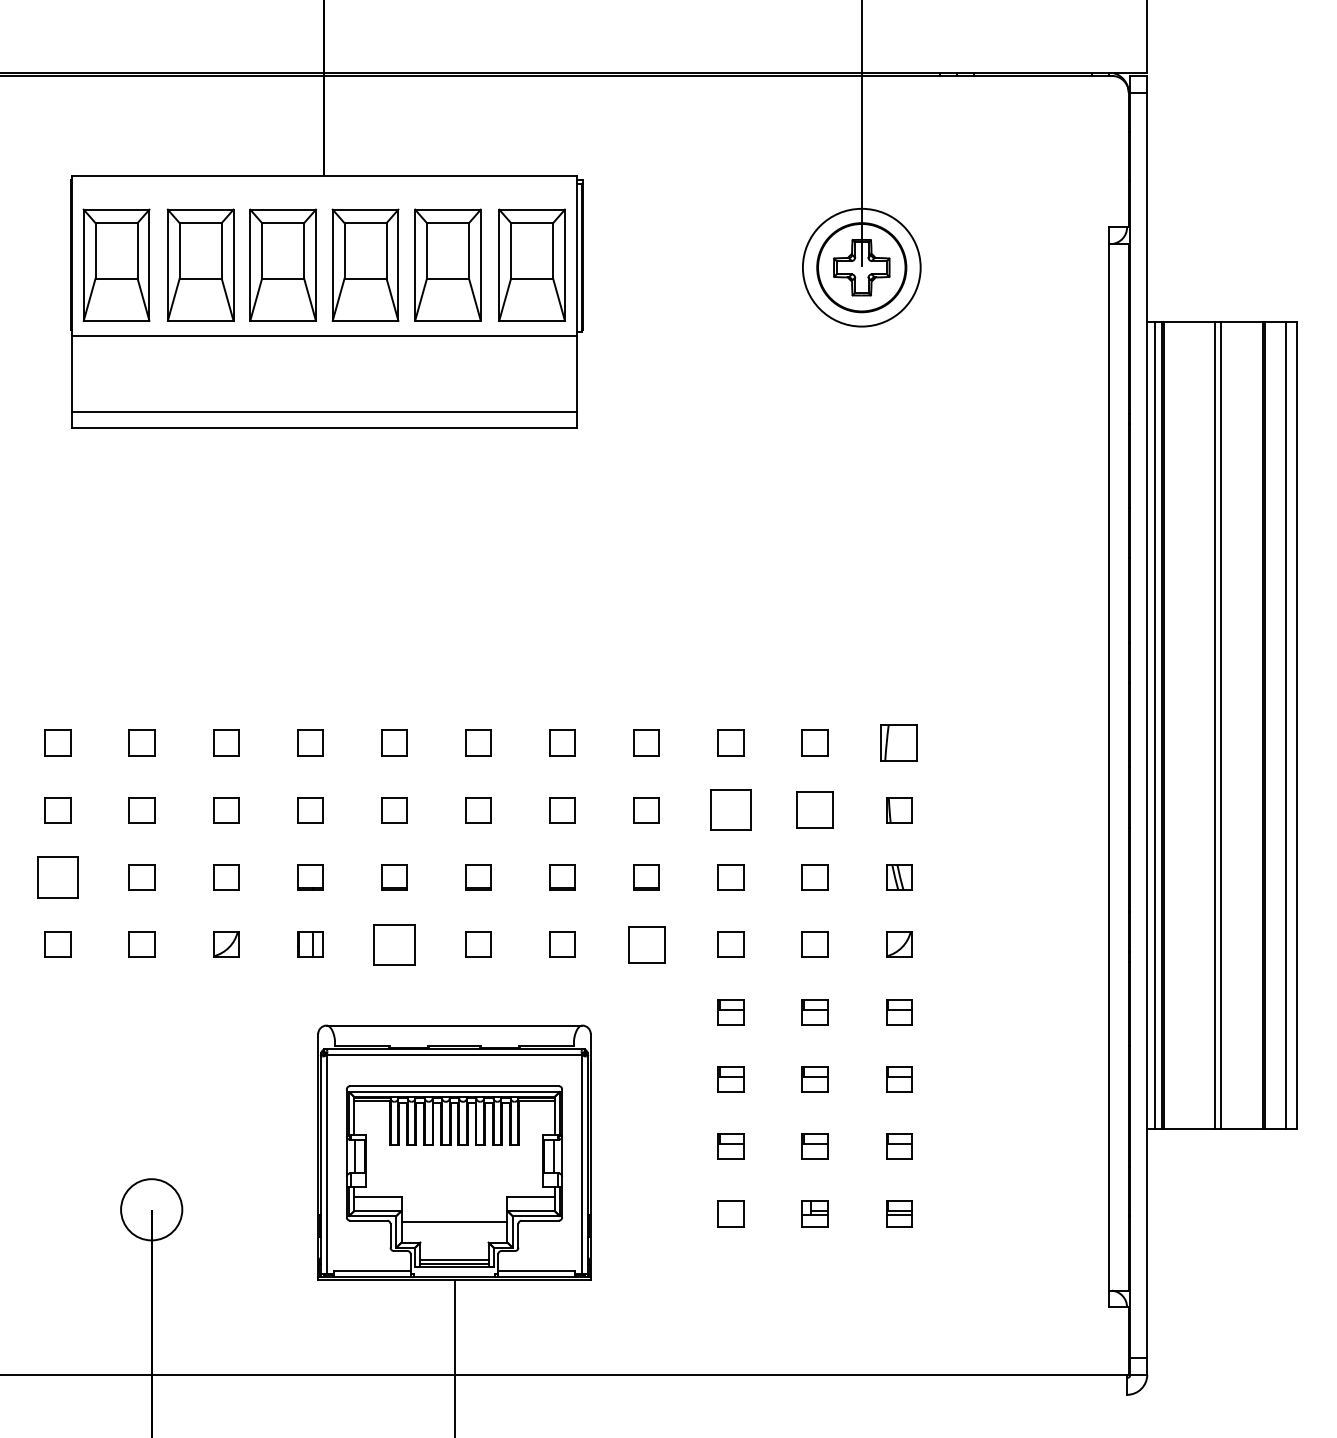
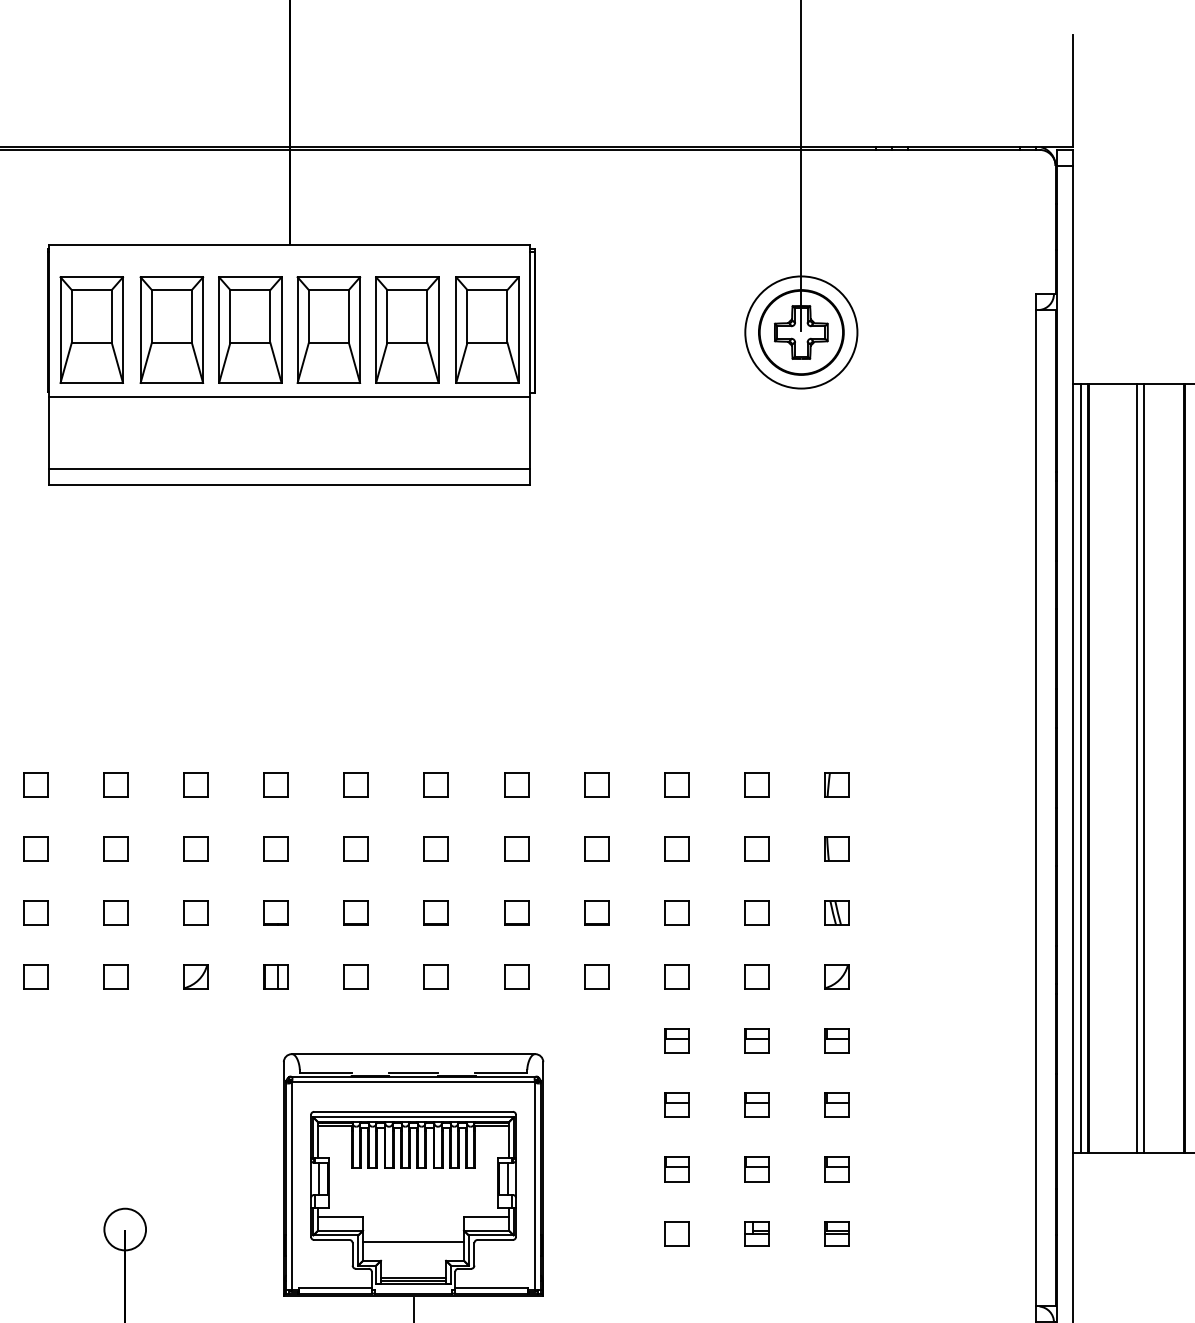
part: (899, 742) -> (837, 784), size x0.71
part: (730, 810) -> (676, 849), size x0.62
part: (814, 810) -> (756, 849), size x0.71
part: (57, 877) -> (35, 913), size x0.62
part: (394, 944) -> (356, 976), size x0.62
part: (646, 944) -> (596, 976), size x0.71
circle: (151, 1209) -> (125, 1229), size x0.71

